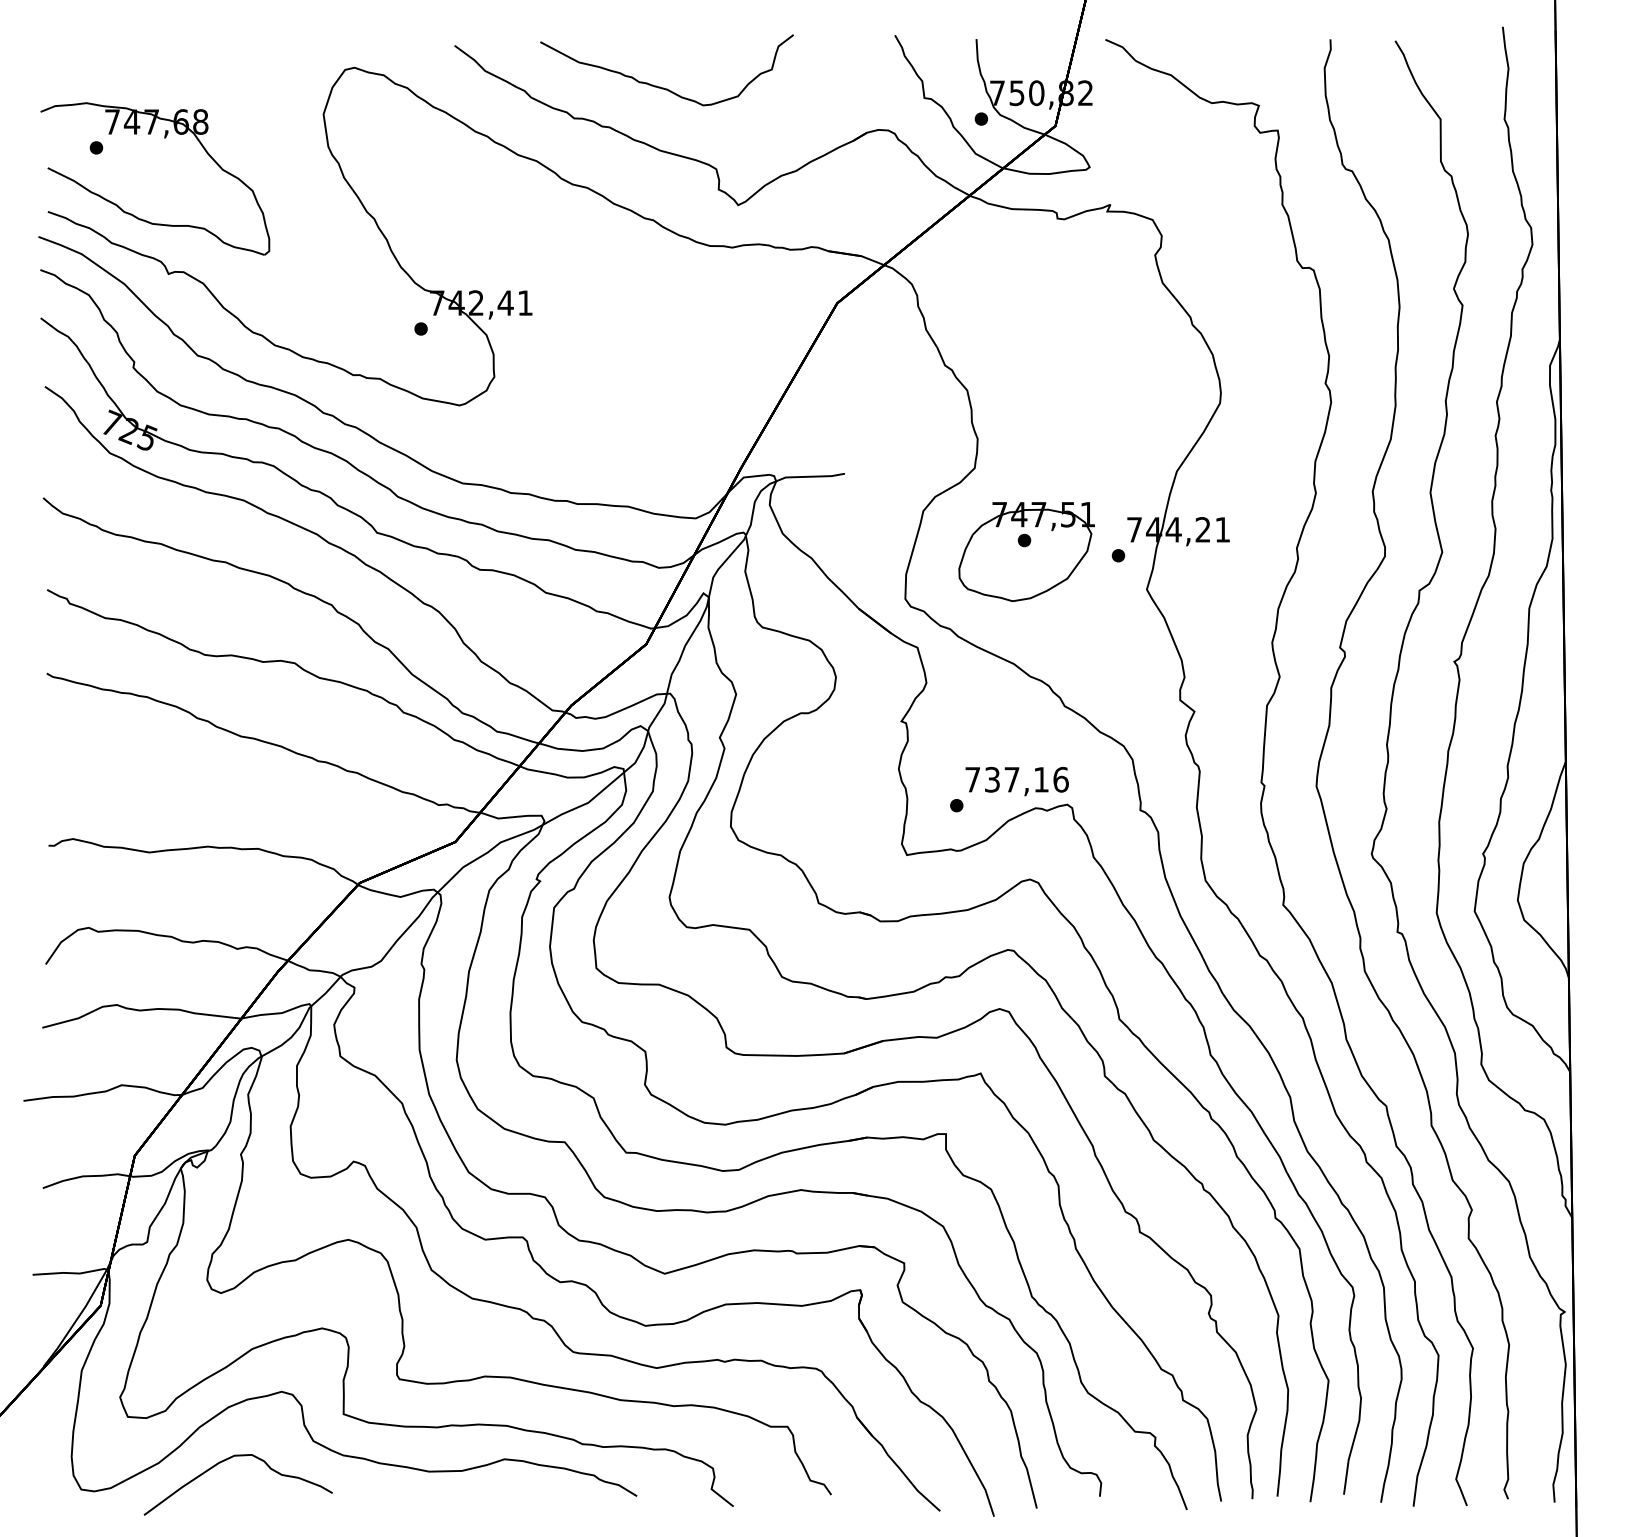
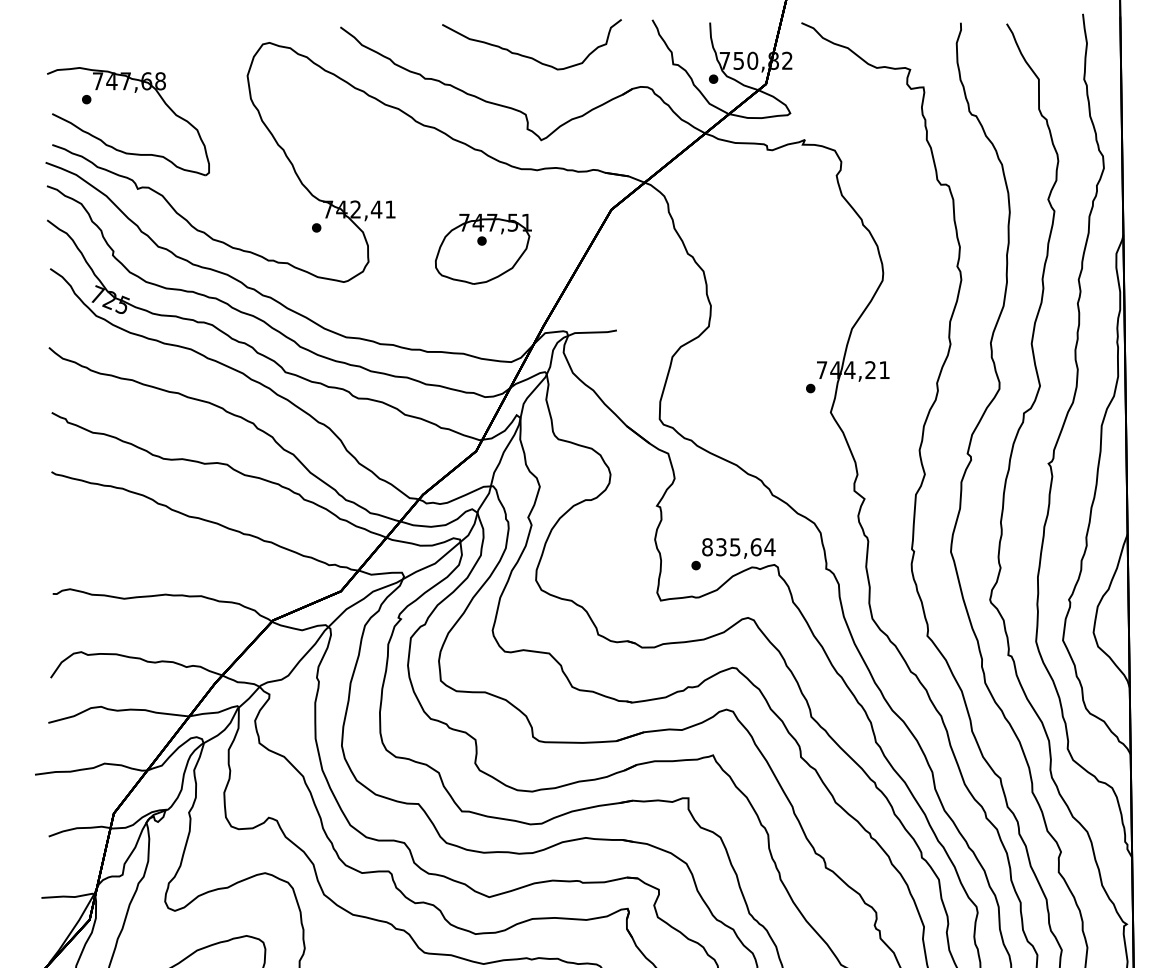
curve: (660, 86) -> (527, 56), moved
part: (1026, 552) -> (483, 249), moved
text: (1017, 779) -> (739, 547), 737,16 -> 835,64

